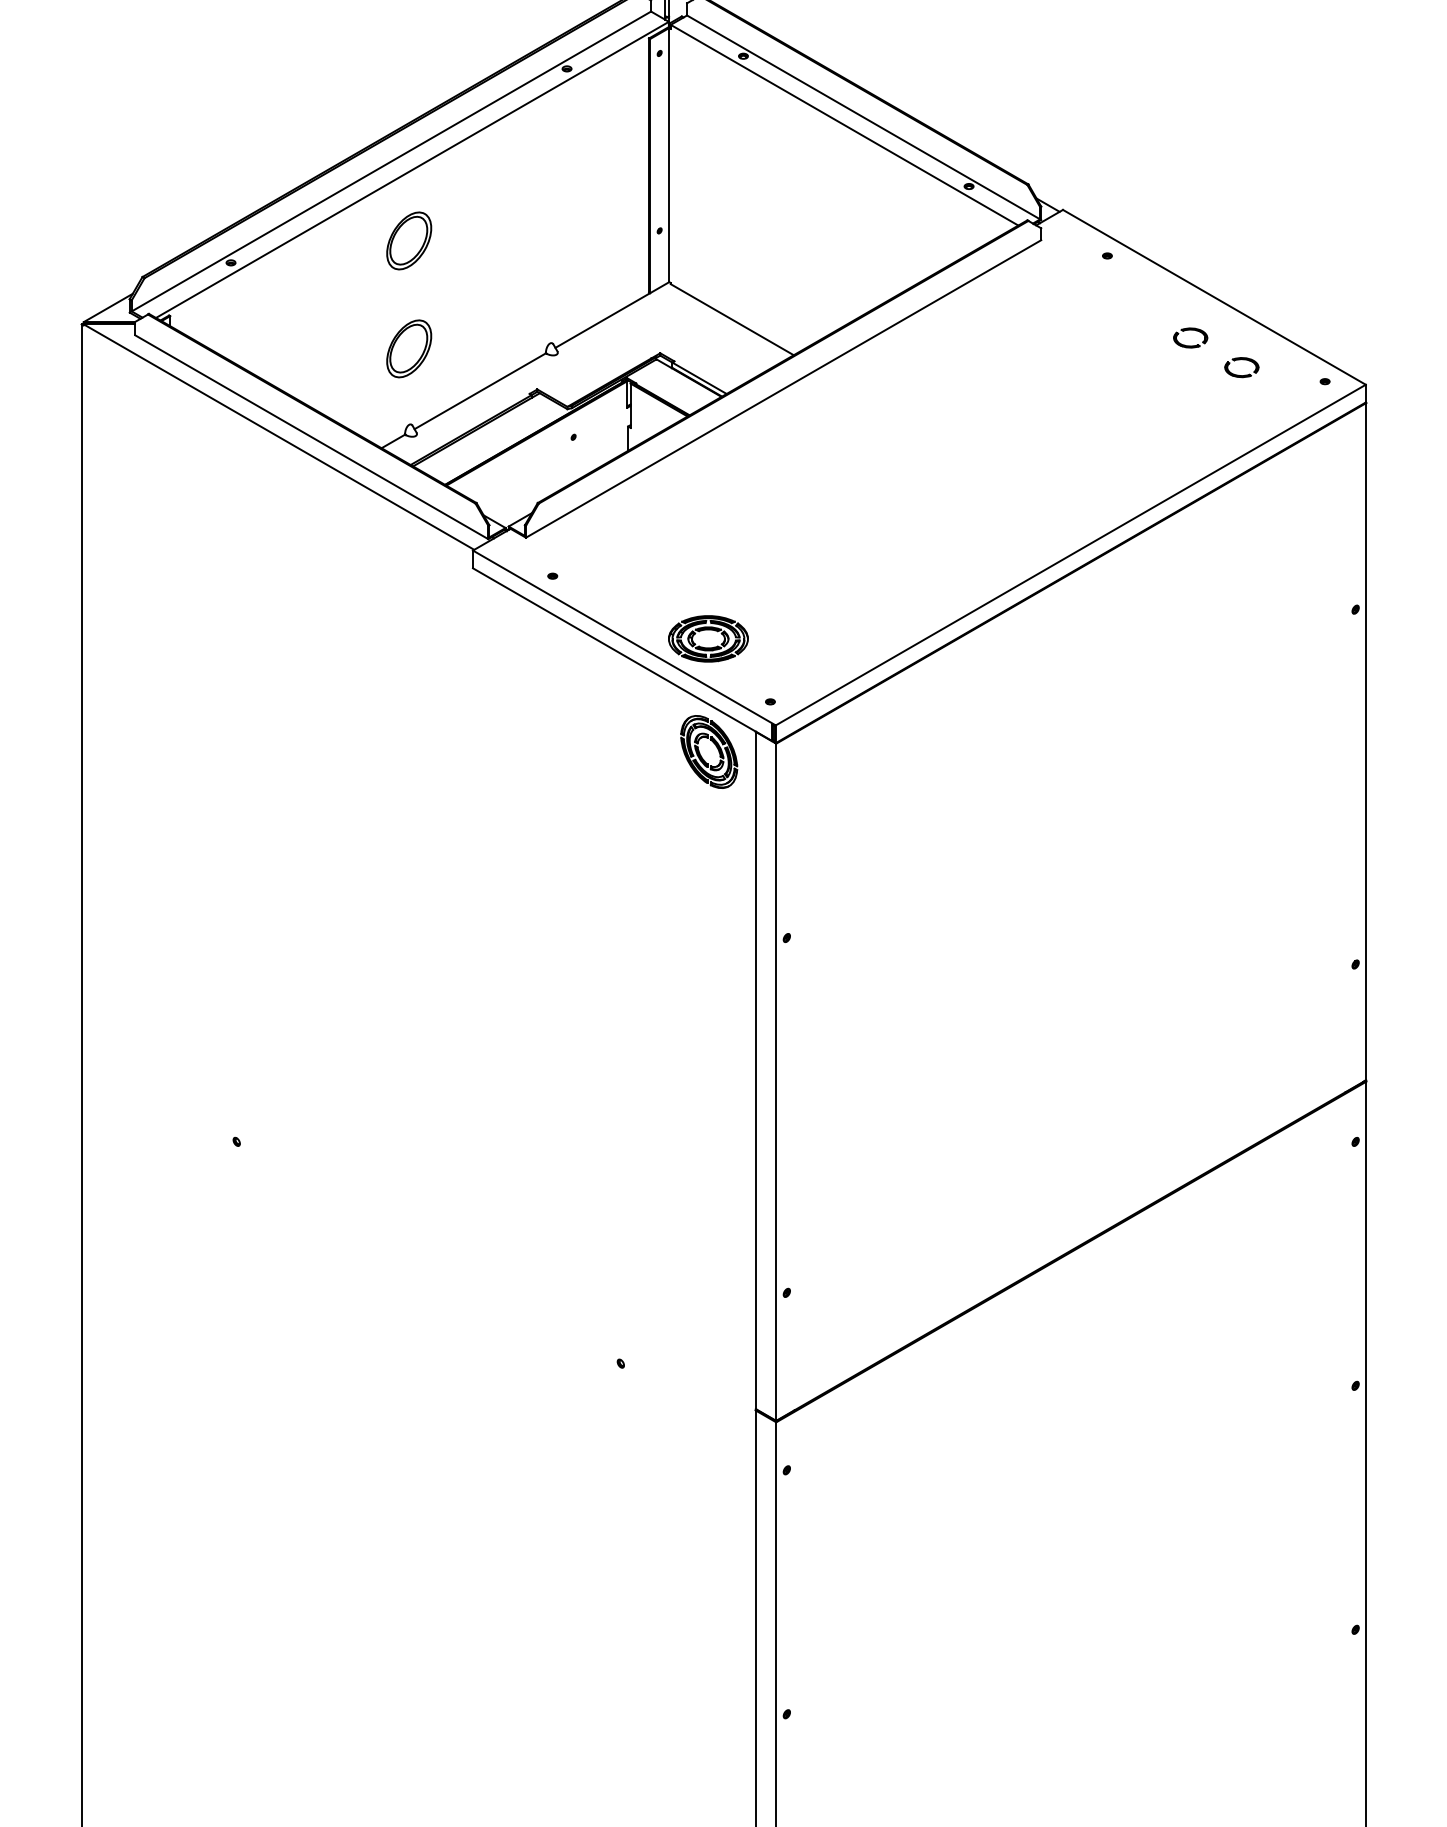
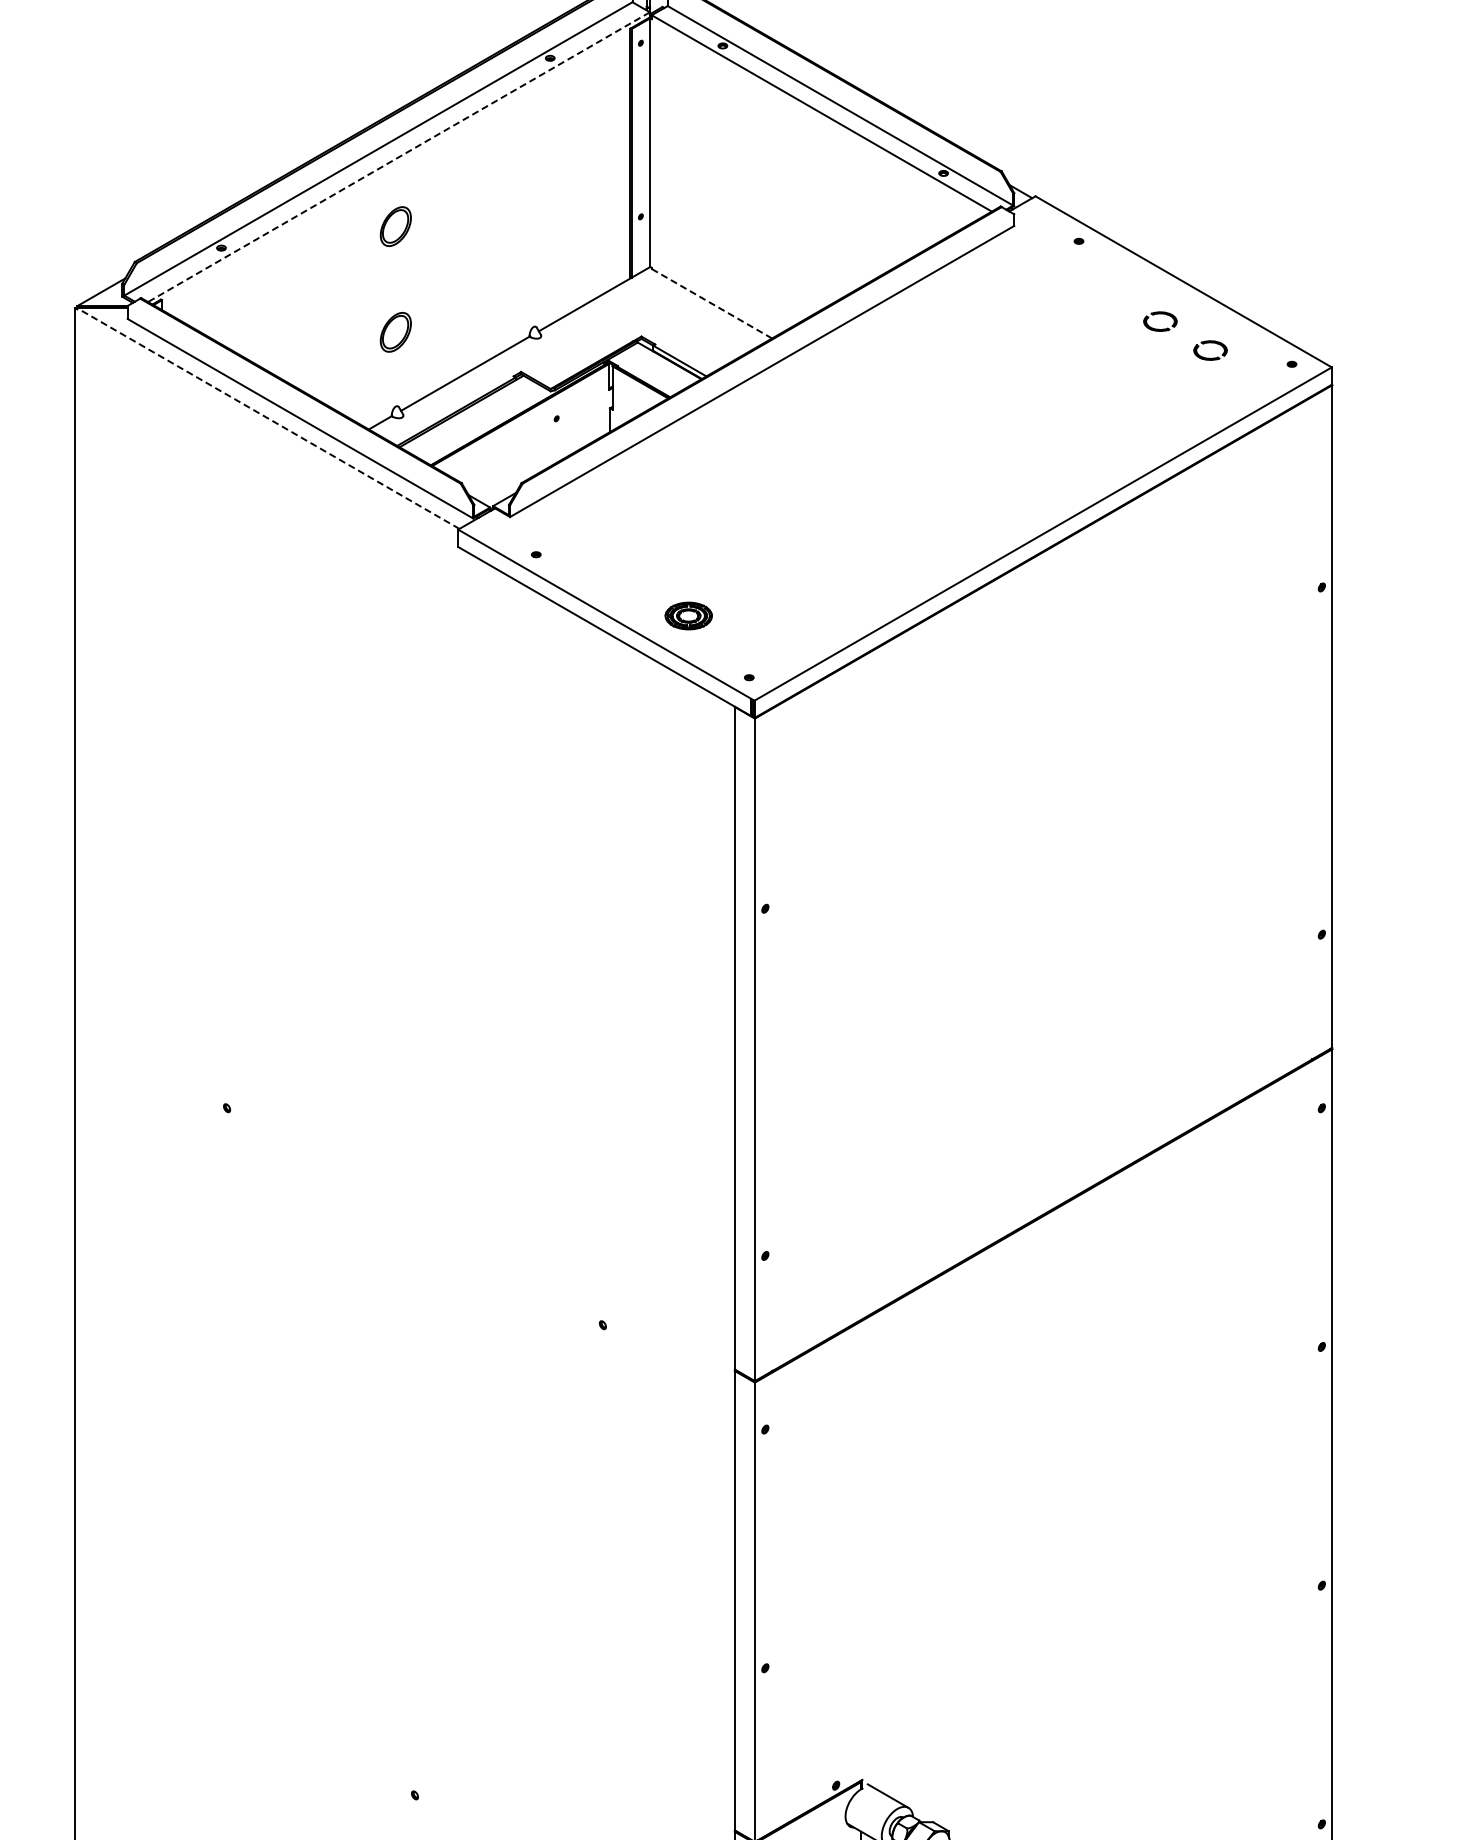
line: (411, 170) -> (398, 157), solid -> dashed
part: (408, 240) -> (395, 226), size x0.7
line: (732, 320) -> (712, 304), solid -> dashed
part: (408, 349) -> (395, 332), size x0.7
line: (279, 436) -> (268, 418), solid -> dashed
part: (708, 638) -> (688, 615), size x0.6
part: (709, 751) -> (689, 726), removed

